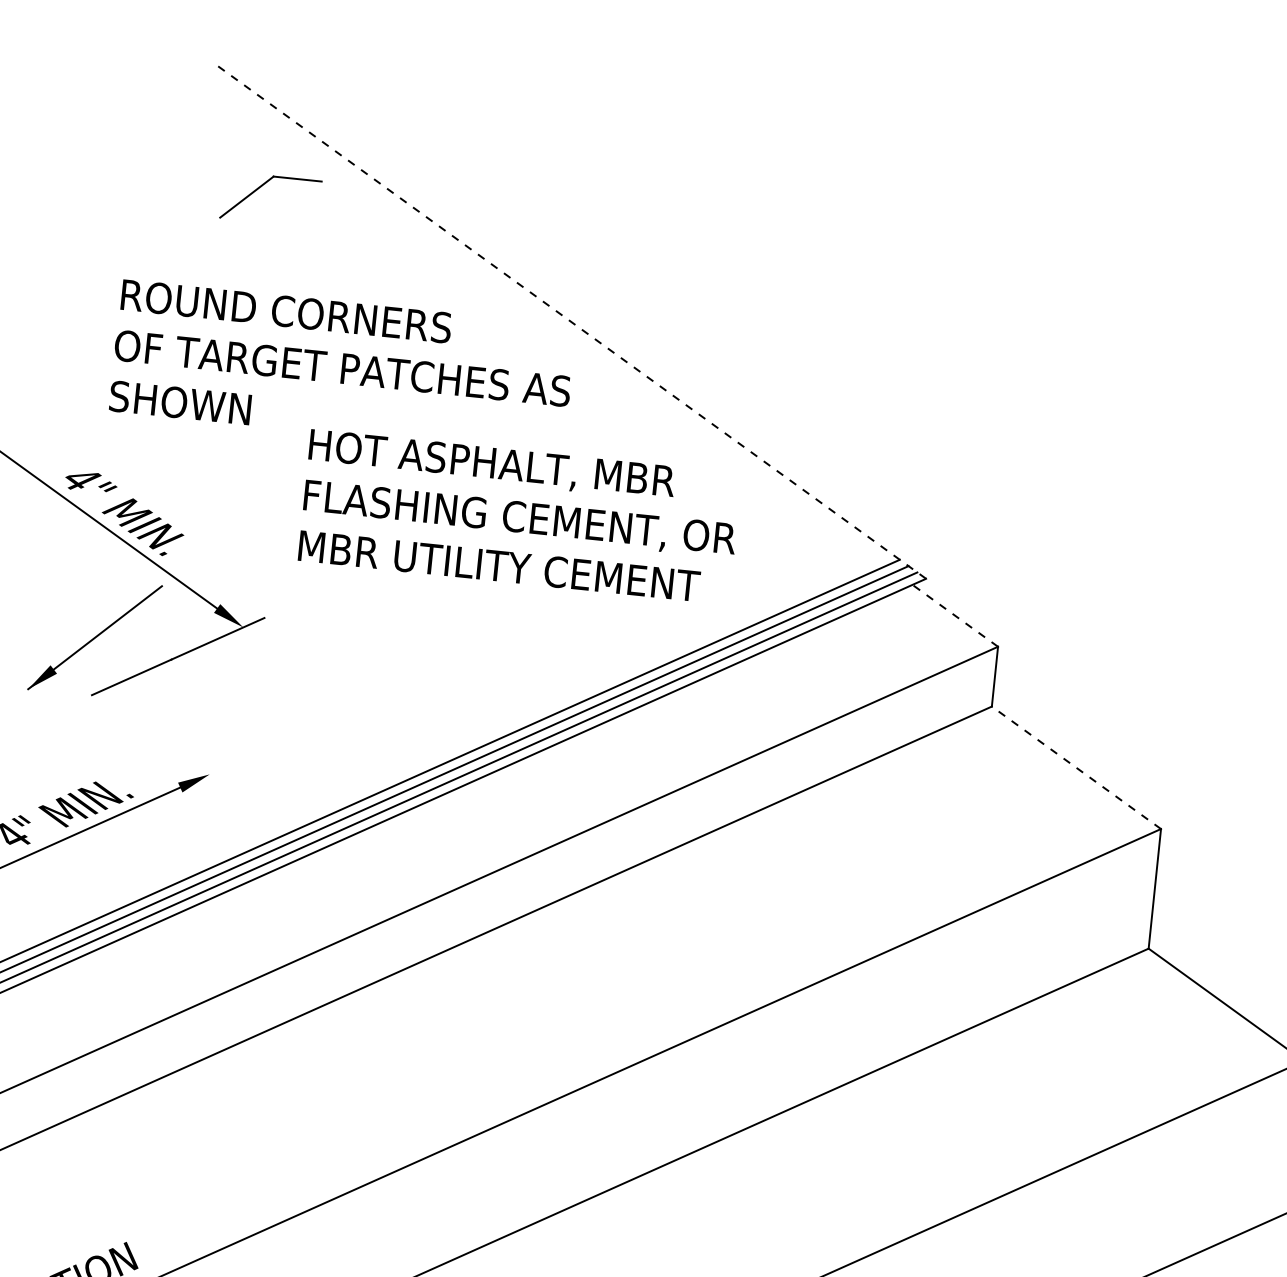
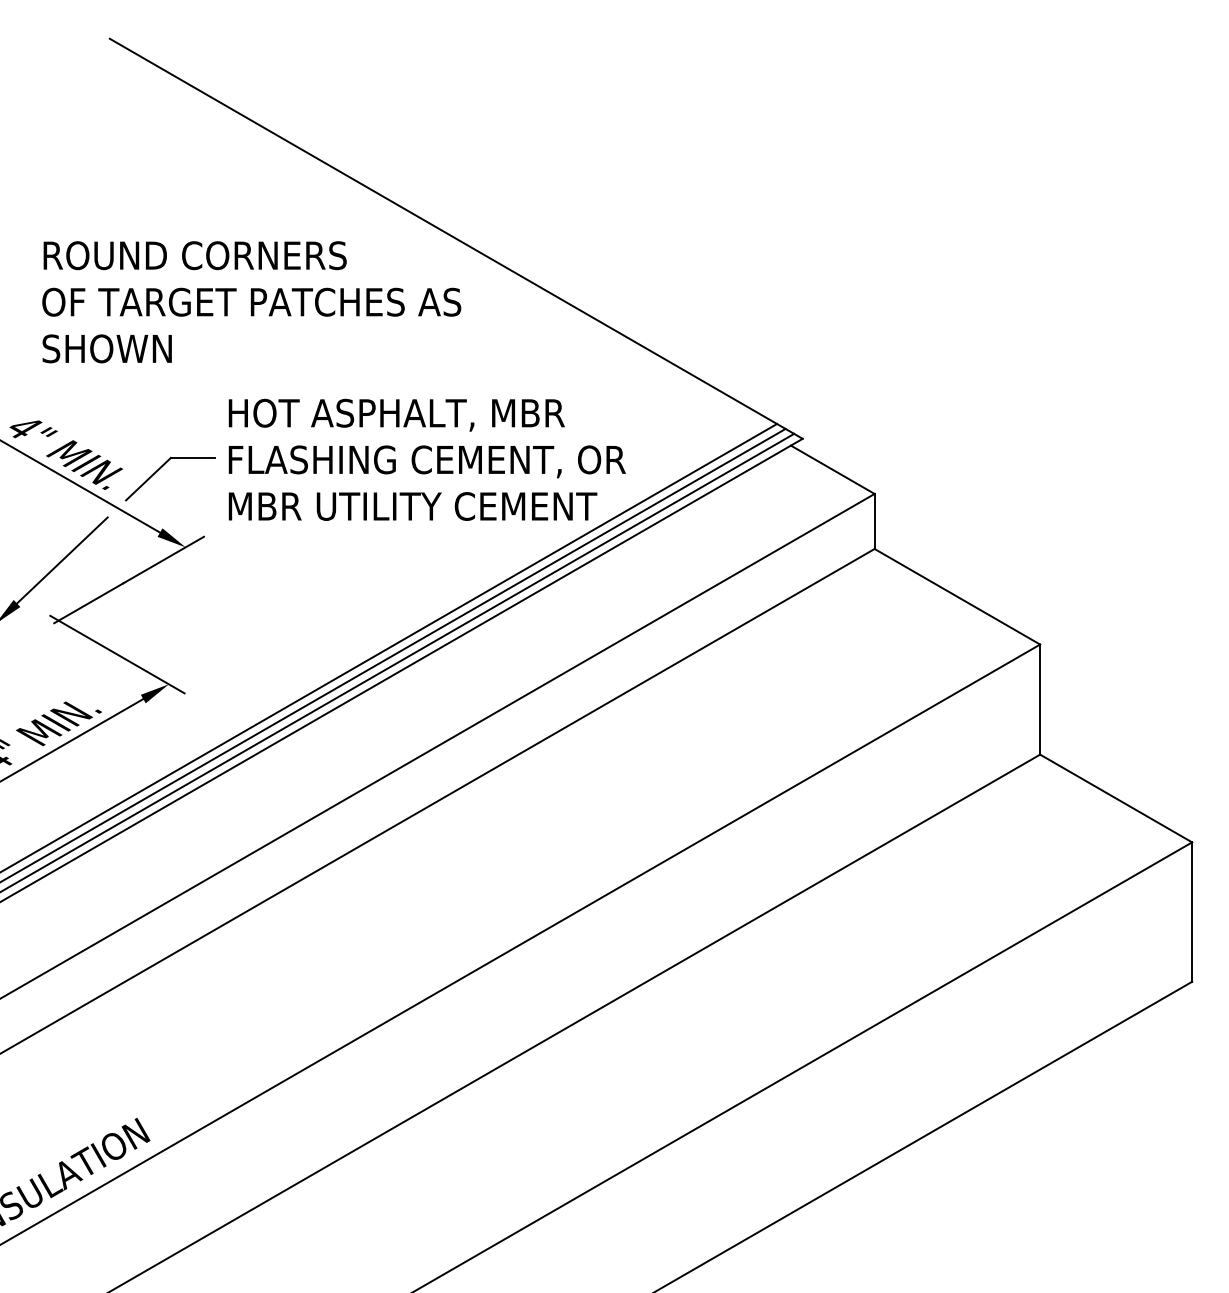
part: (261, 187) -> (160, 469), moved
line: (571, 322) -> (455, 238), dashed -> solid
text: (519, 516) -> (426, 459), moved
line: (955, 615) -> (832, 469), dashed -> solid
line: (157, 736) -> (117, 654), added
line: (1076, 767) -> (957, 596), dashed -> solid

